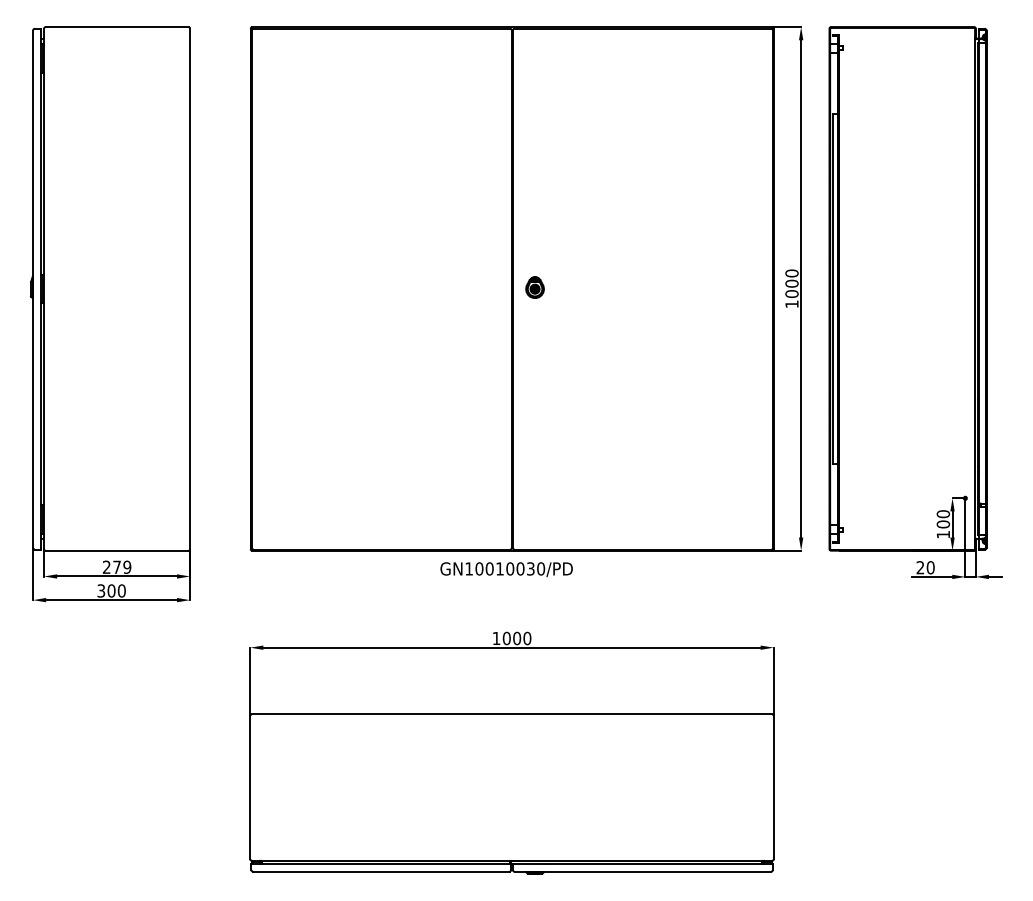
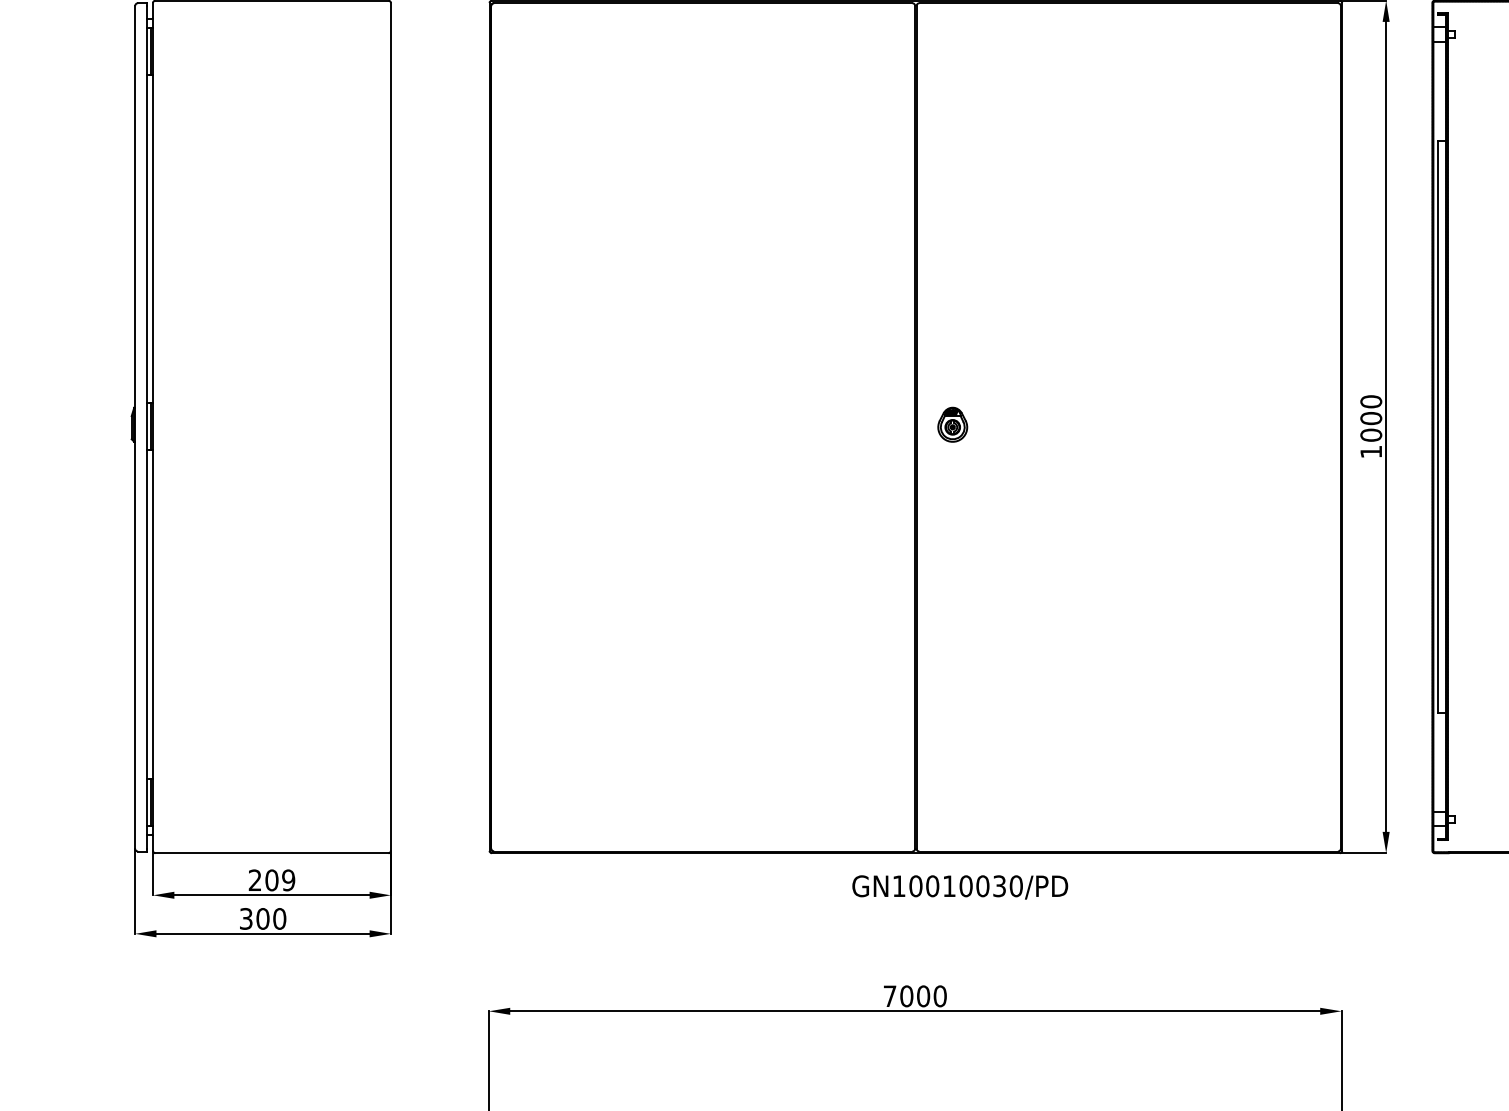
text: (117, 566) -> (272, 879), 279 -> 209
text: (506, 569) -> (959, 887), moved
text: (496, 638) -> (889, 996), 1000 -> 7000

